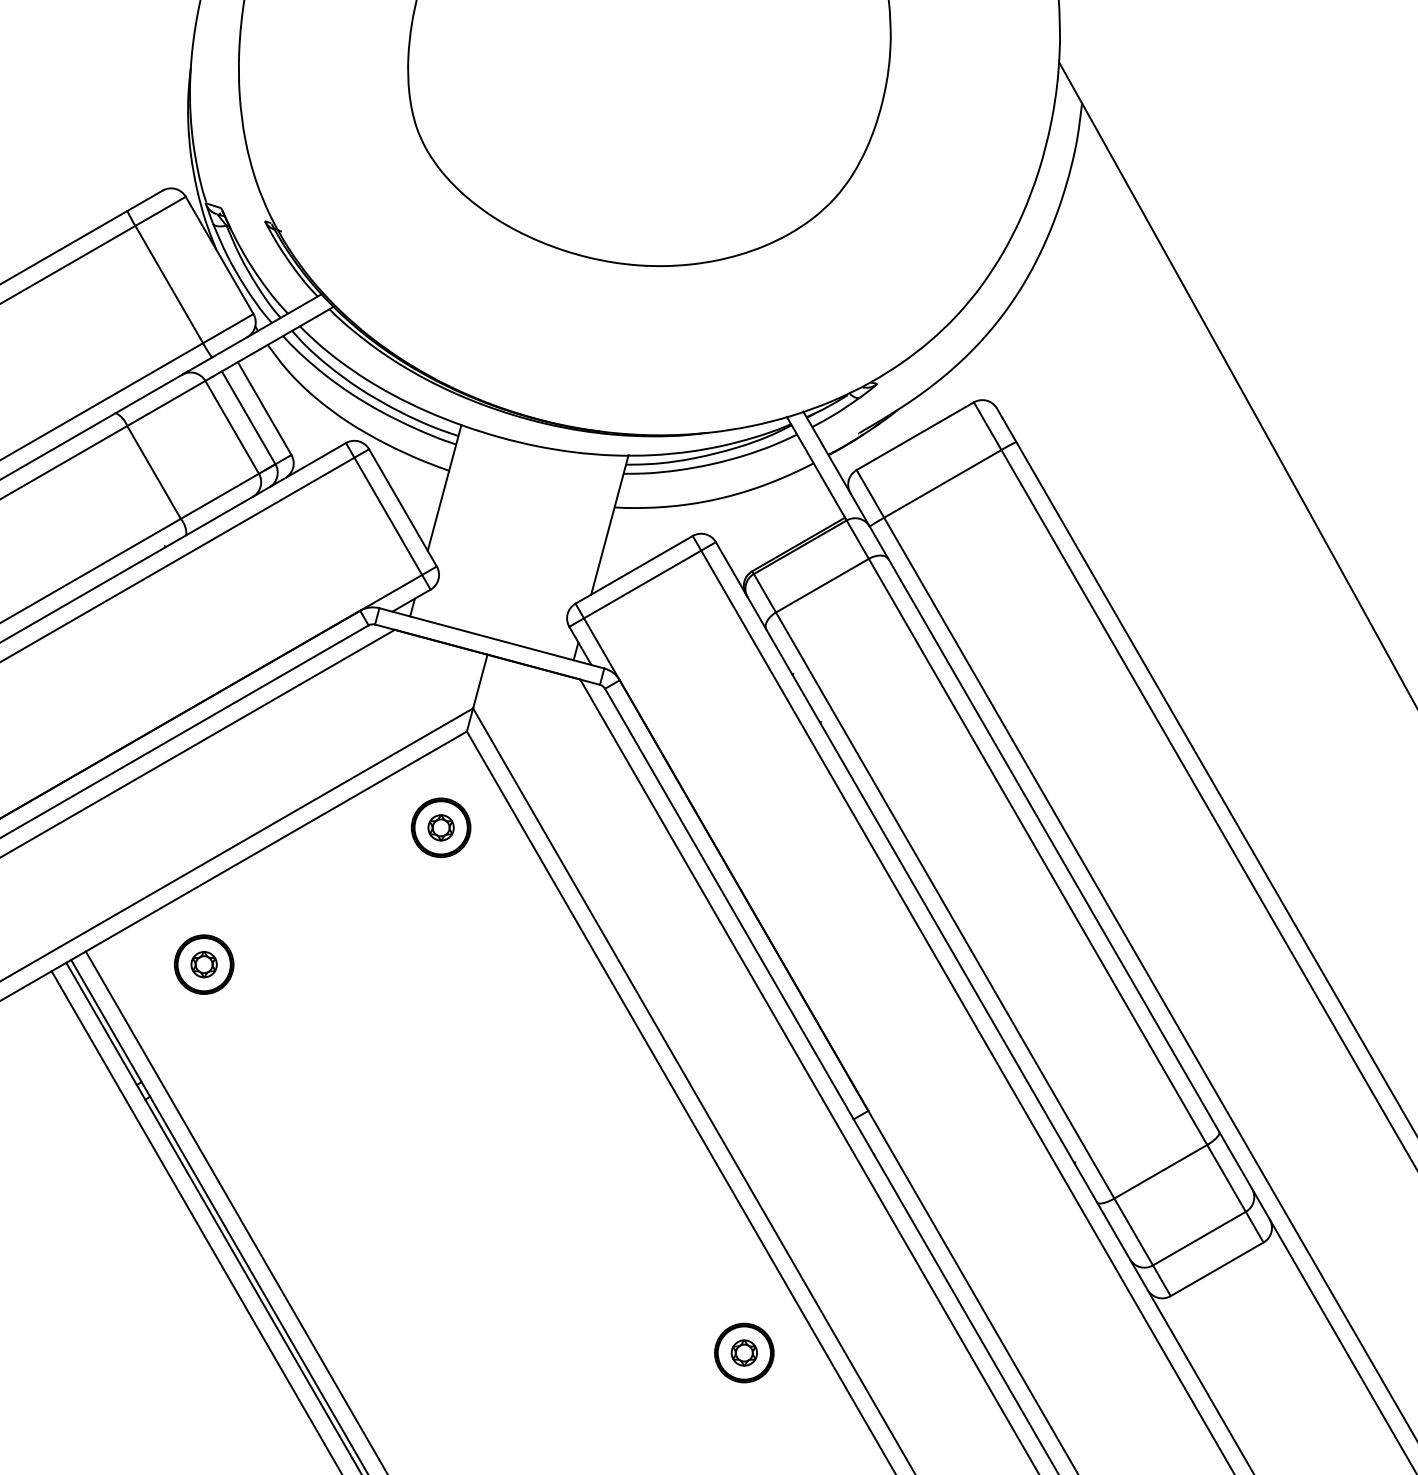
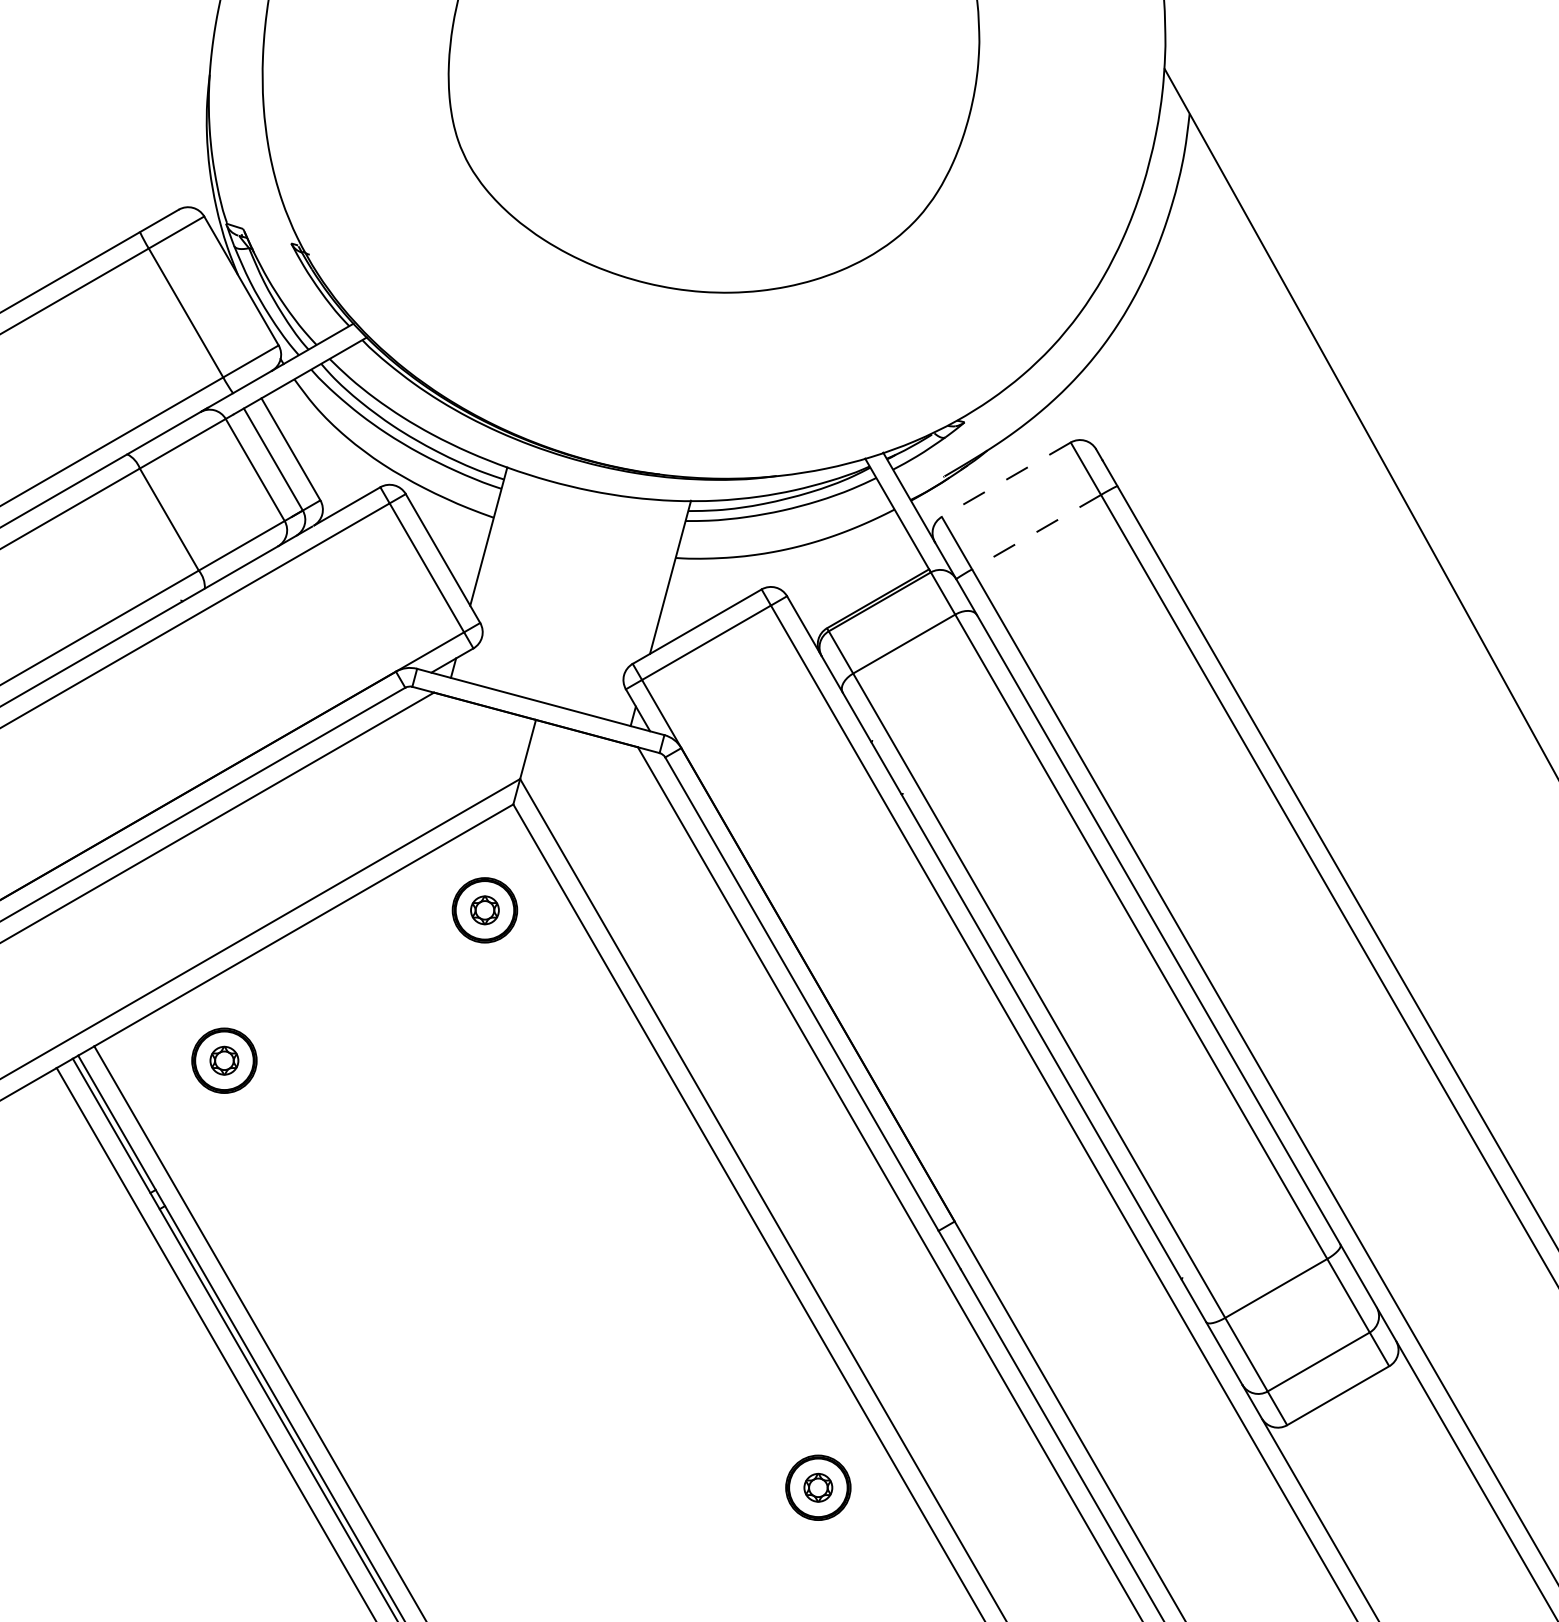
line: (914, 436) -> (1005, 480), solid -> dashed
line: (942, 484) -> (1036, 532), solid -> dashed

